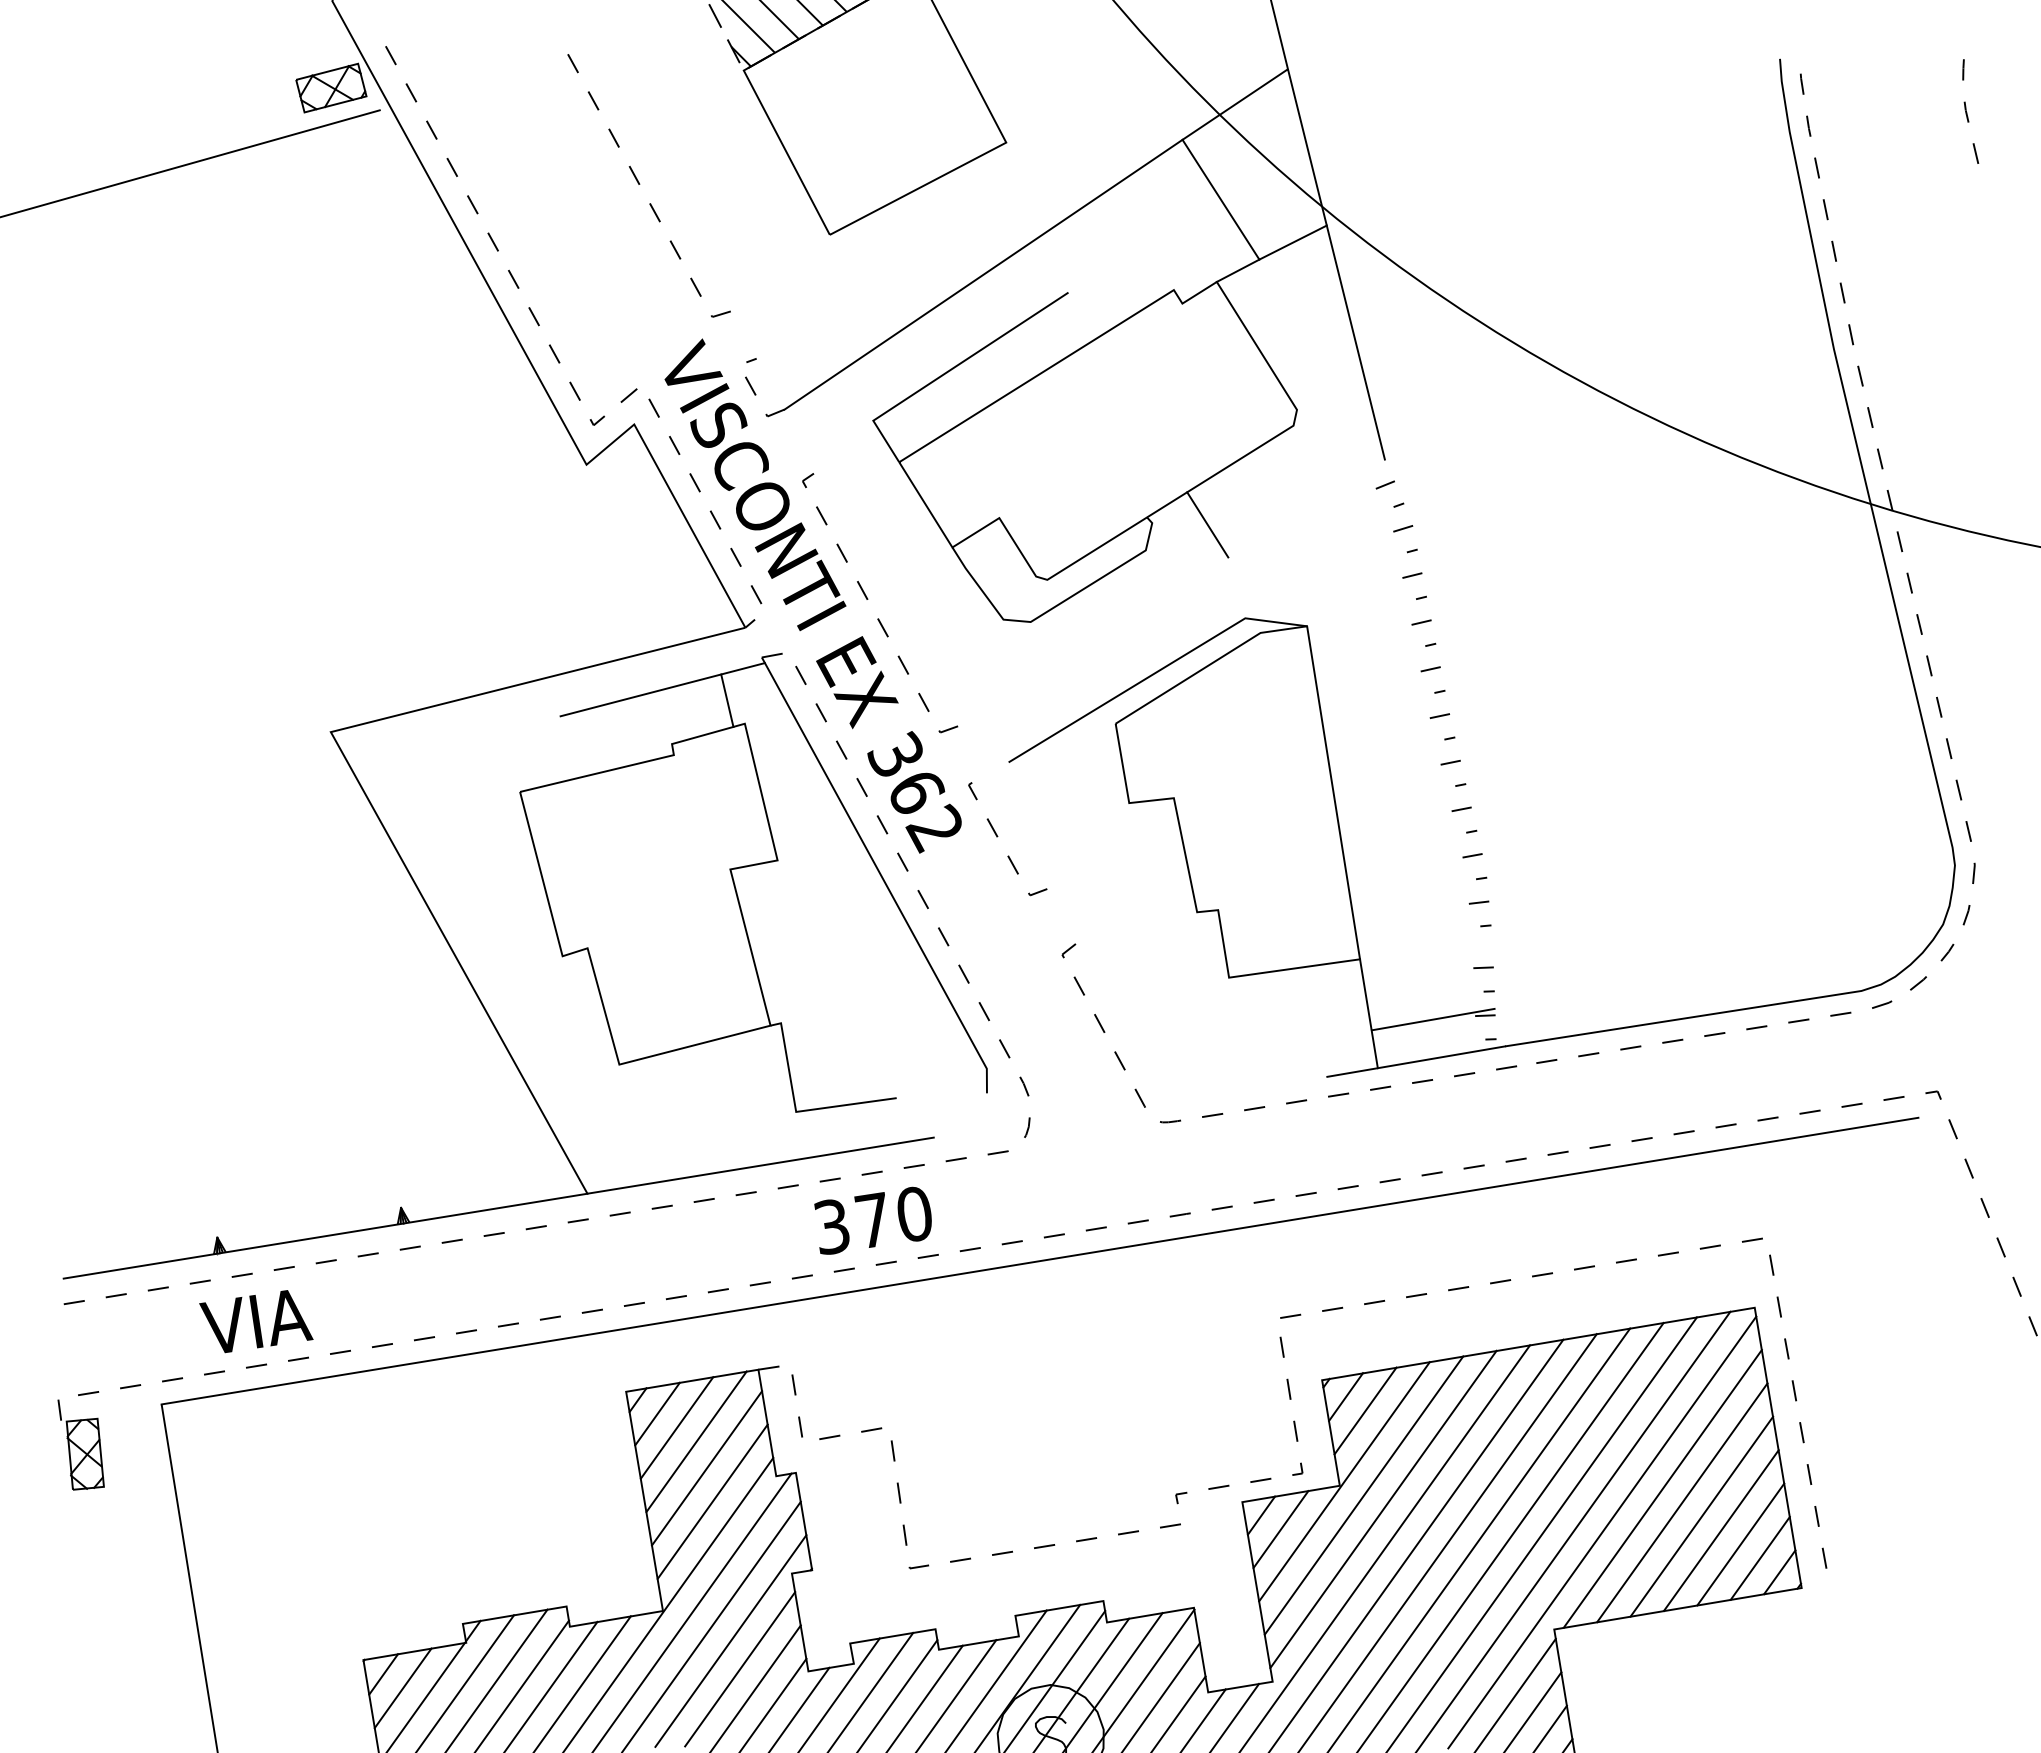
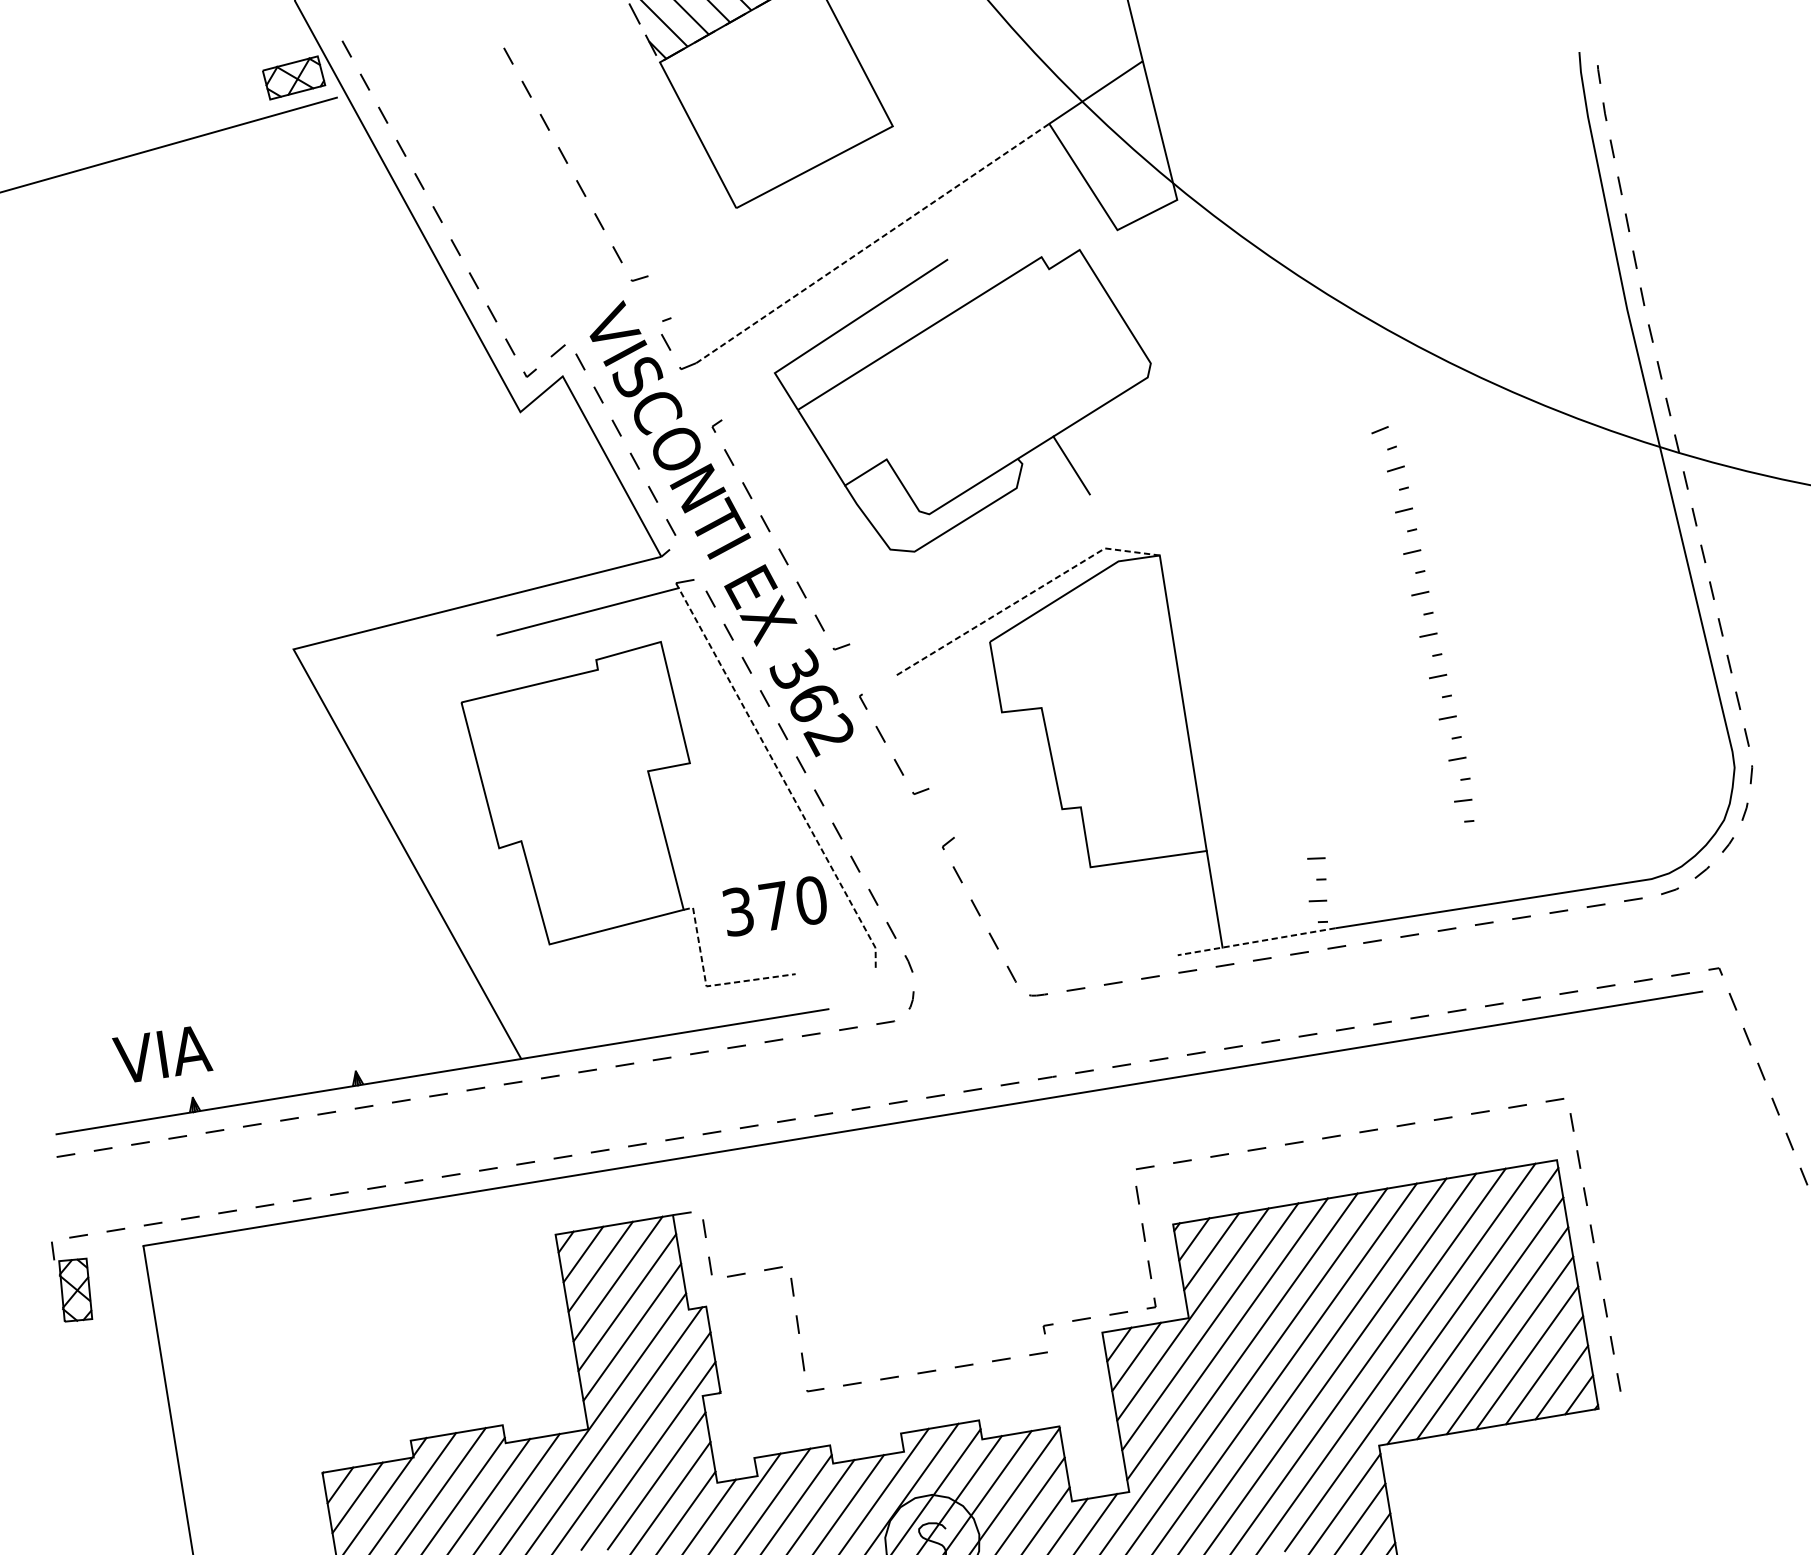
part: (1970, 111) -> (1748, 98), removed
line: (1237, 270) -> (1098, 239), removed
line: (984, 274) -> (873, 243), solid -> dashed
line: (1355, 342) -> (1202, 303), removed
line: (1154, 673) -> (1024, 597), solid -> dashed
part: (1434, 693) -> (1423, 615), moved
line: (727, 700) -> (645, 621), removed
line: (880, 874) -> (781, 775), solid -> dashed
line: (1432, 1019) -> (1271, 904), removed
line: (1415, 1061) -> (1255, 941), solid -> dashed
line: (796, 1111) -> (706, 986), solid -> dashed
text: (872, 1220) -> (774, 906), moved
text: (256, 1321) -> (162, 1054), moved

